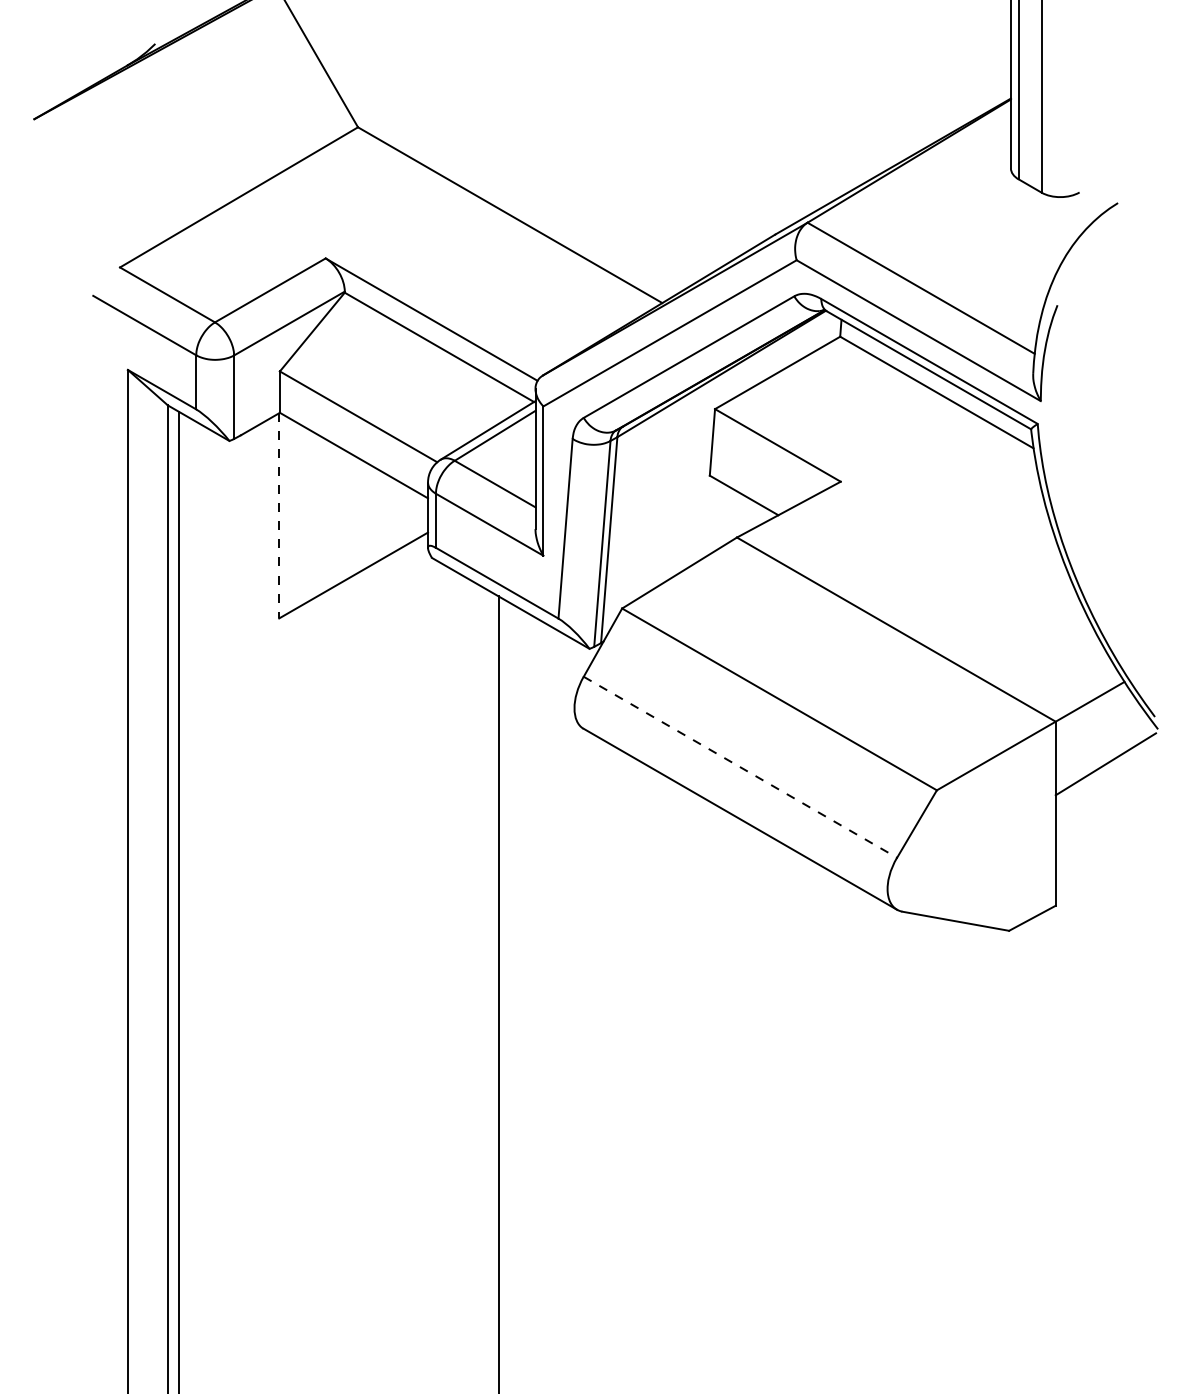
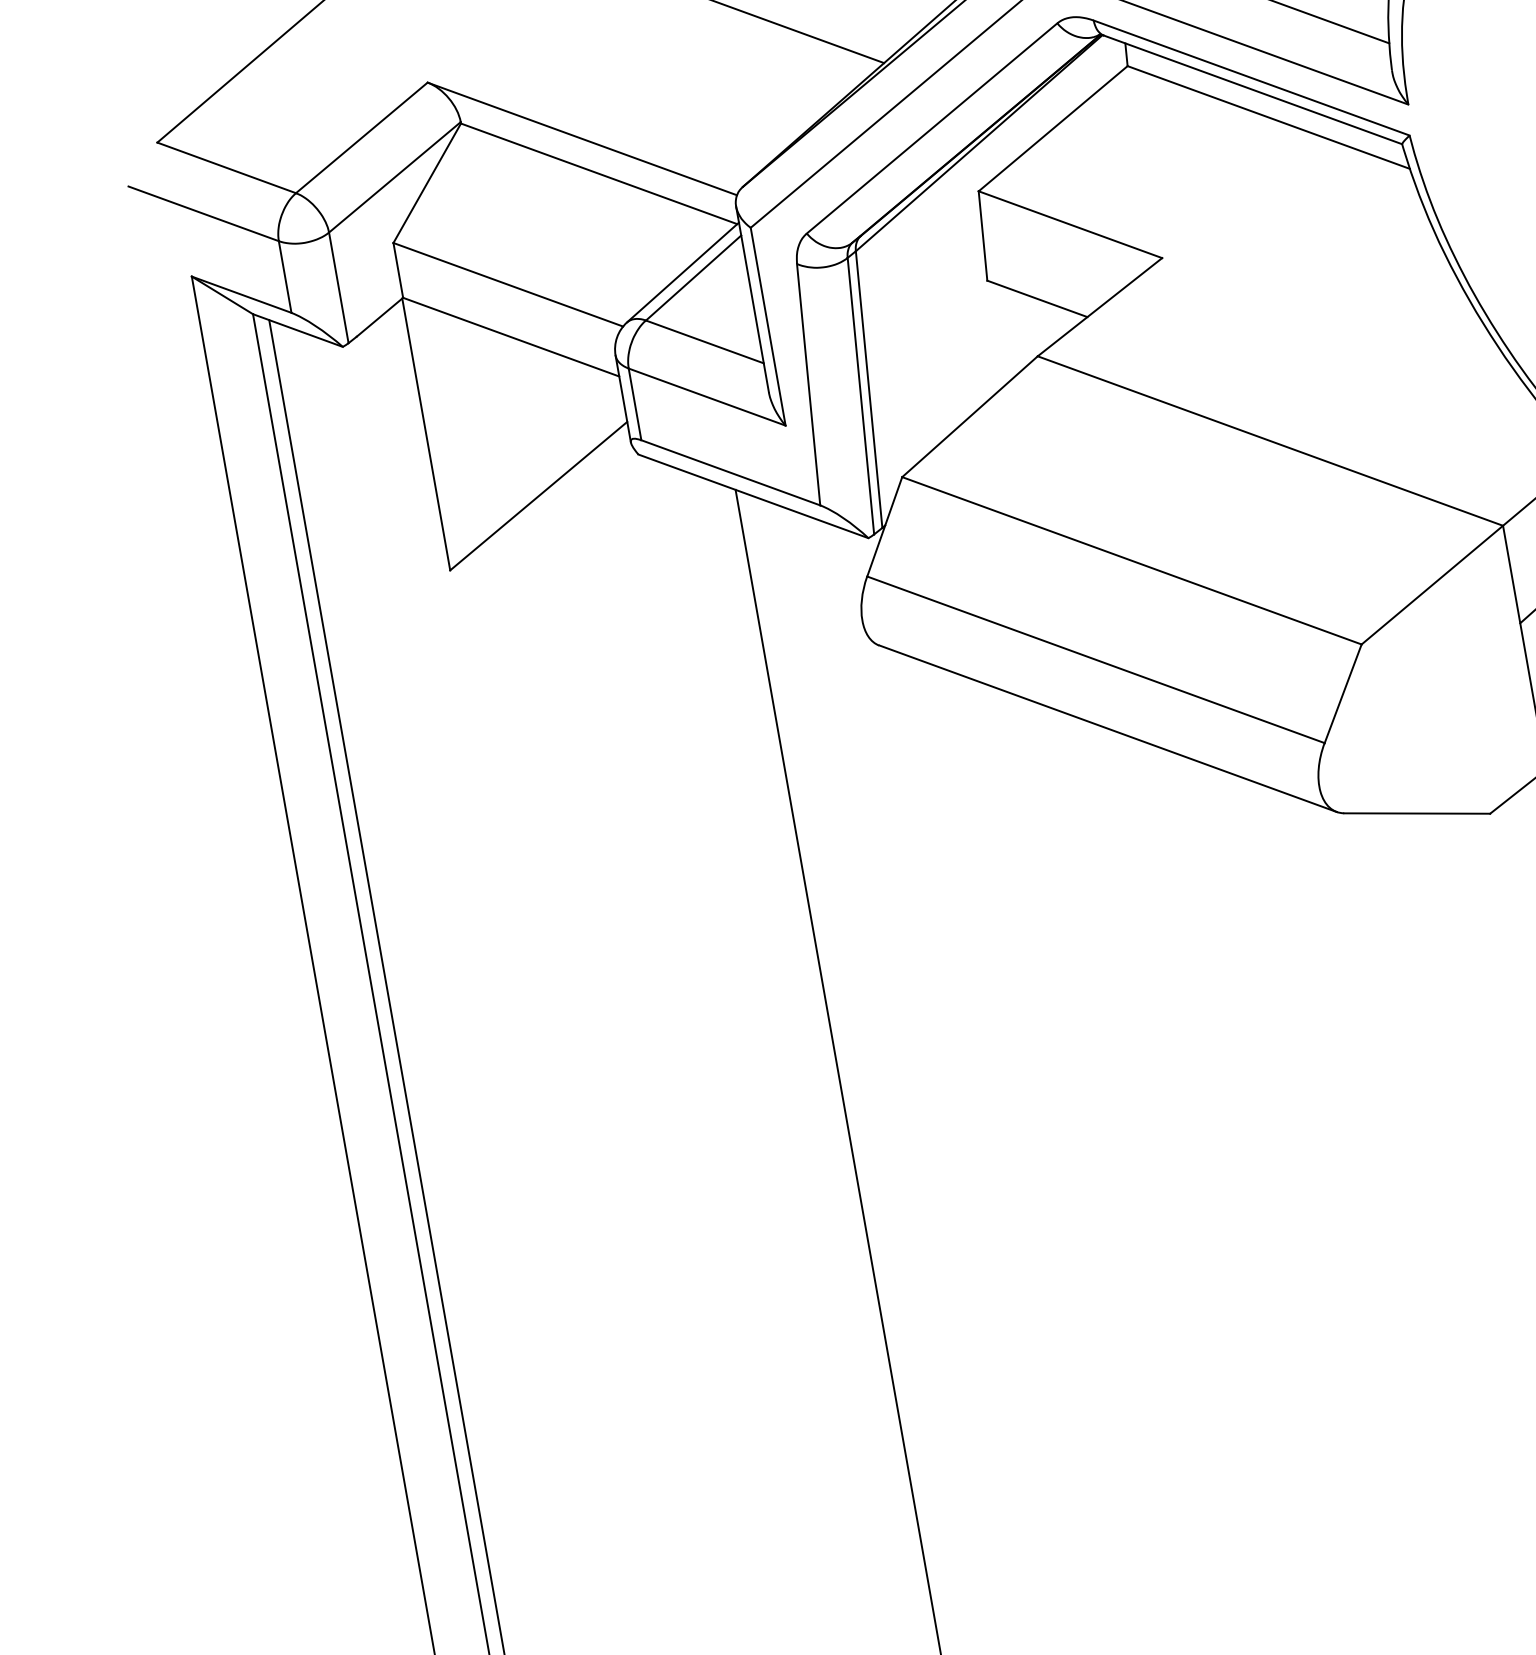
line: (279, 515) -> (426, 433), dashed -> solid
line: (740, 767) -> (1096, 660), dashed -> solid

